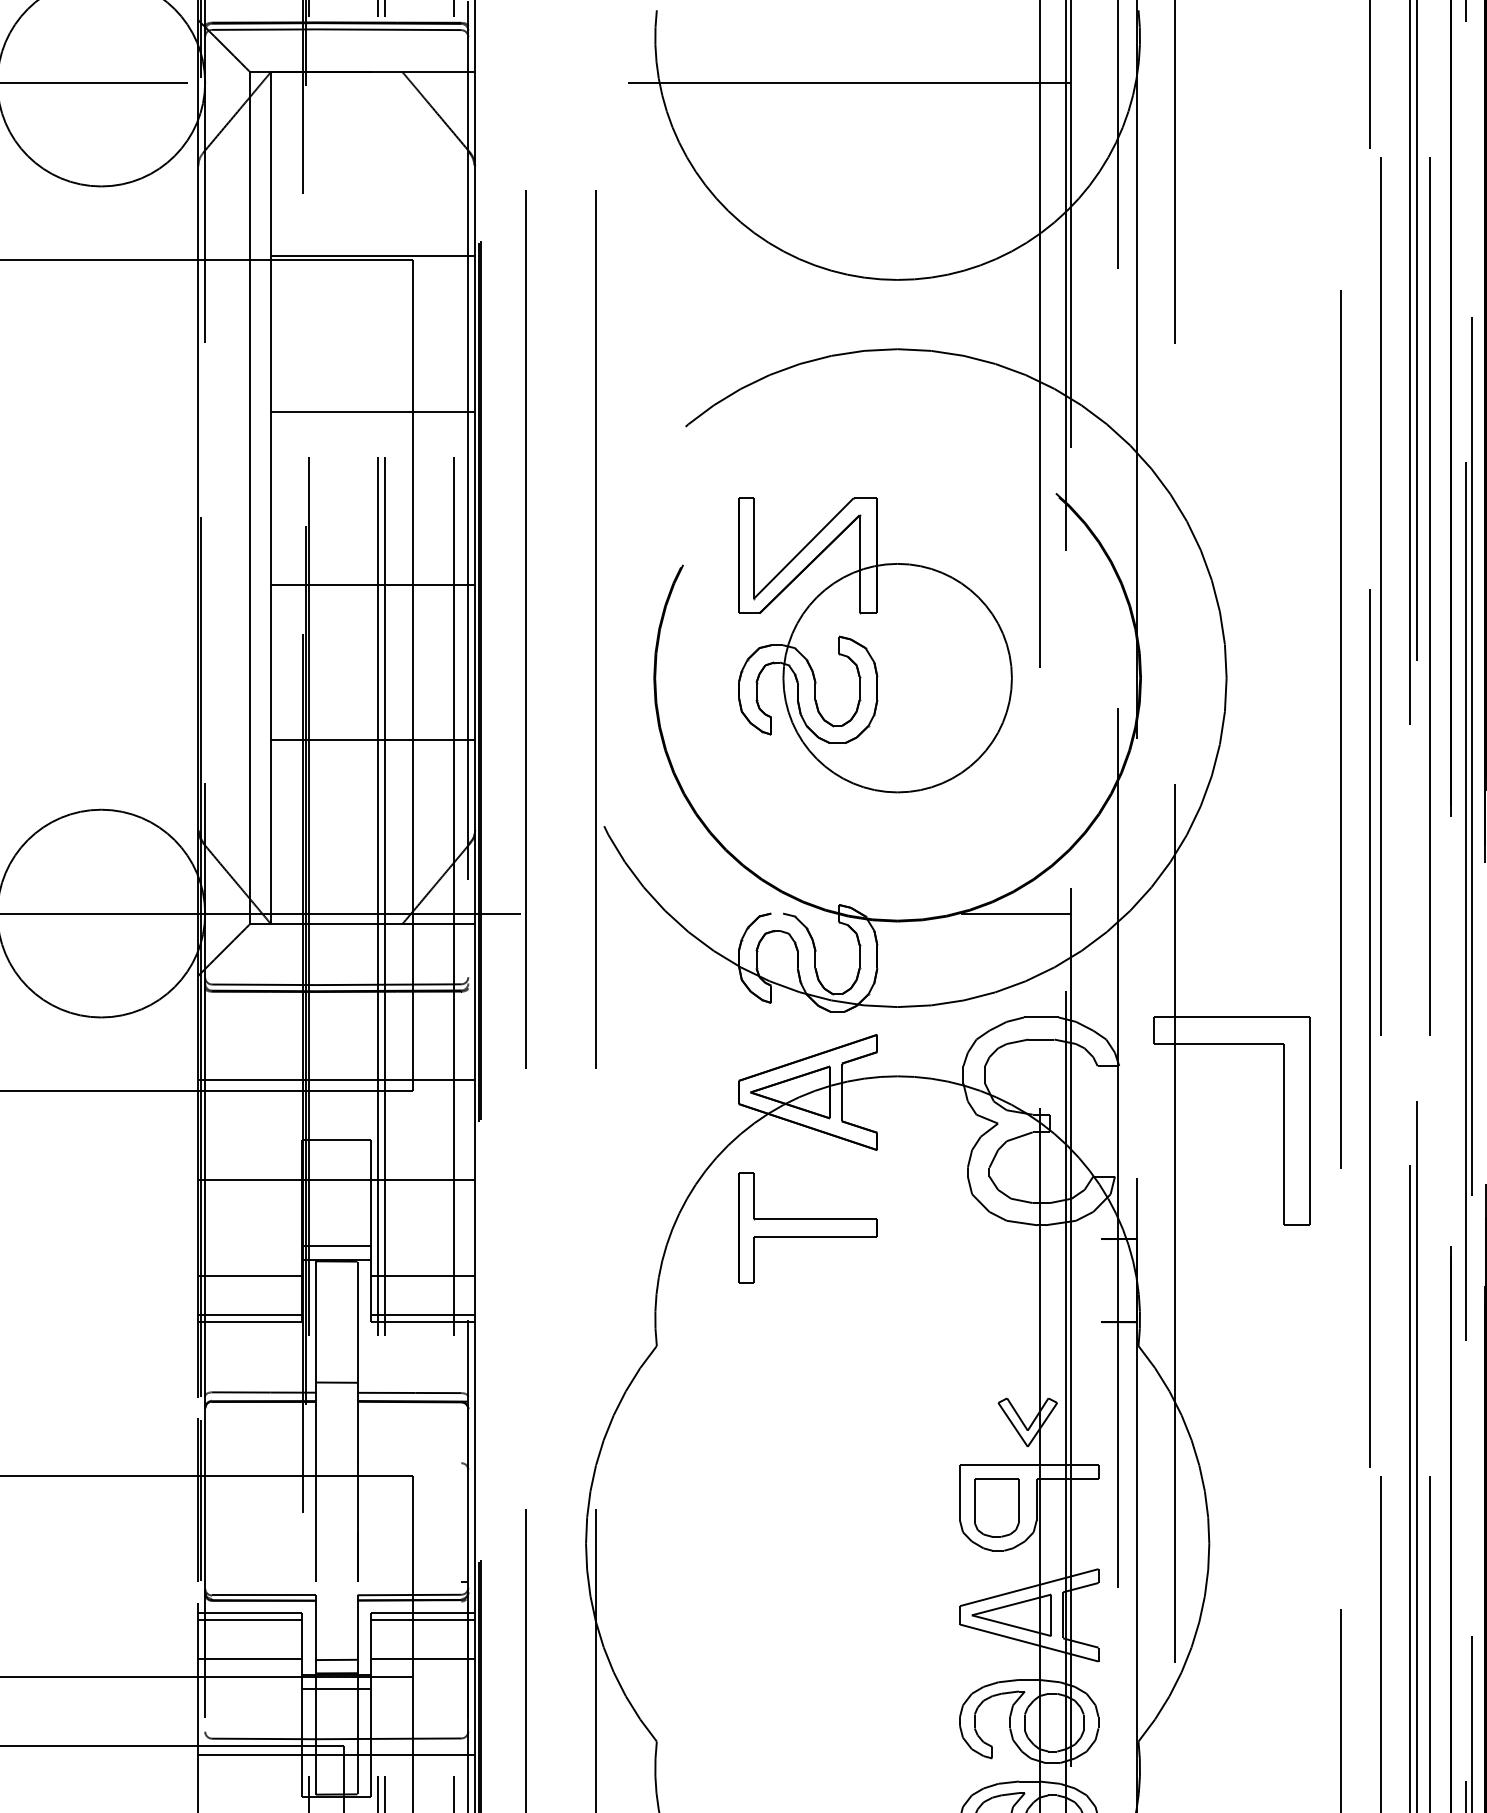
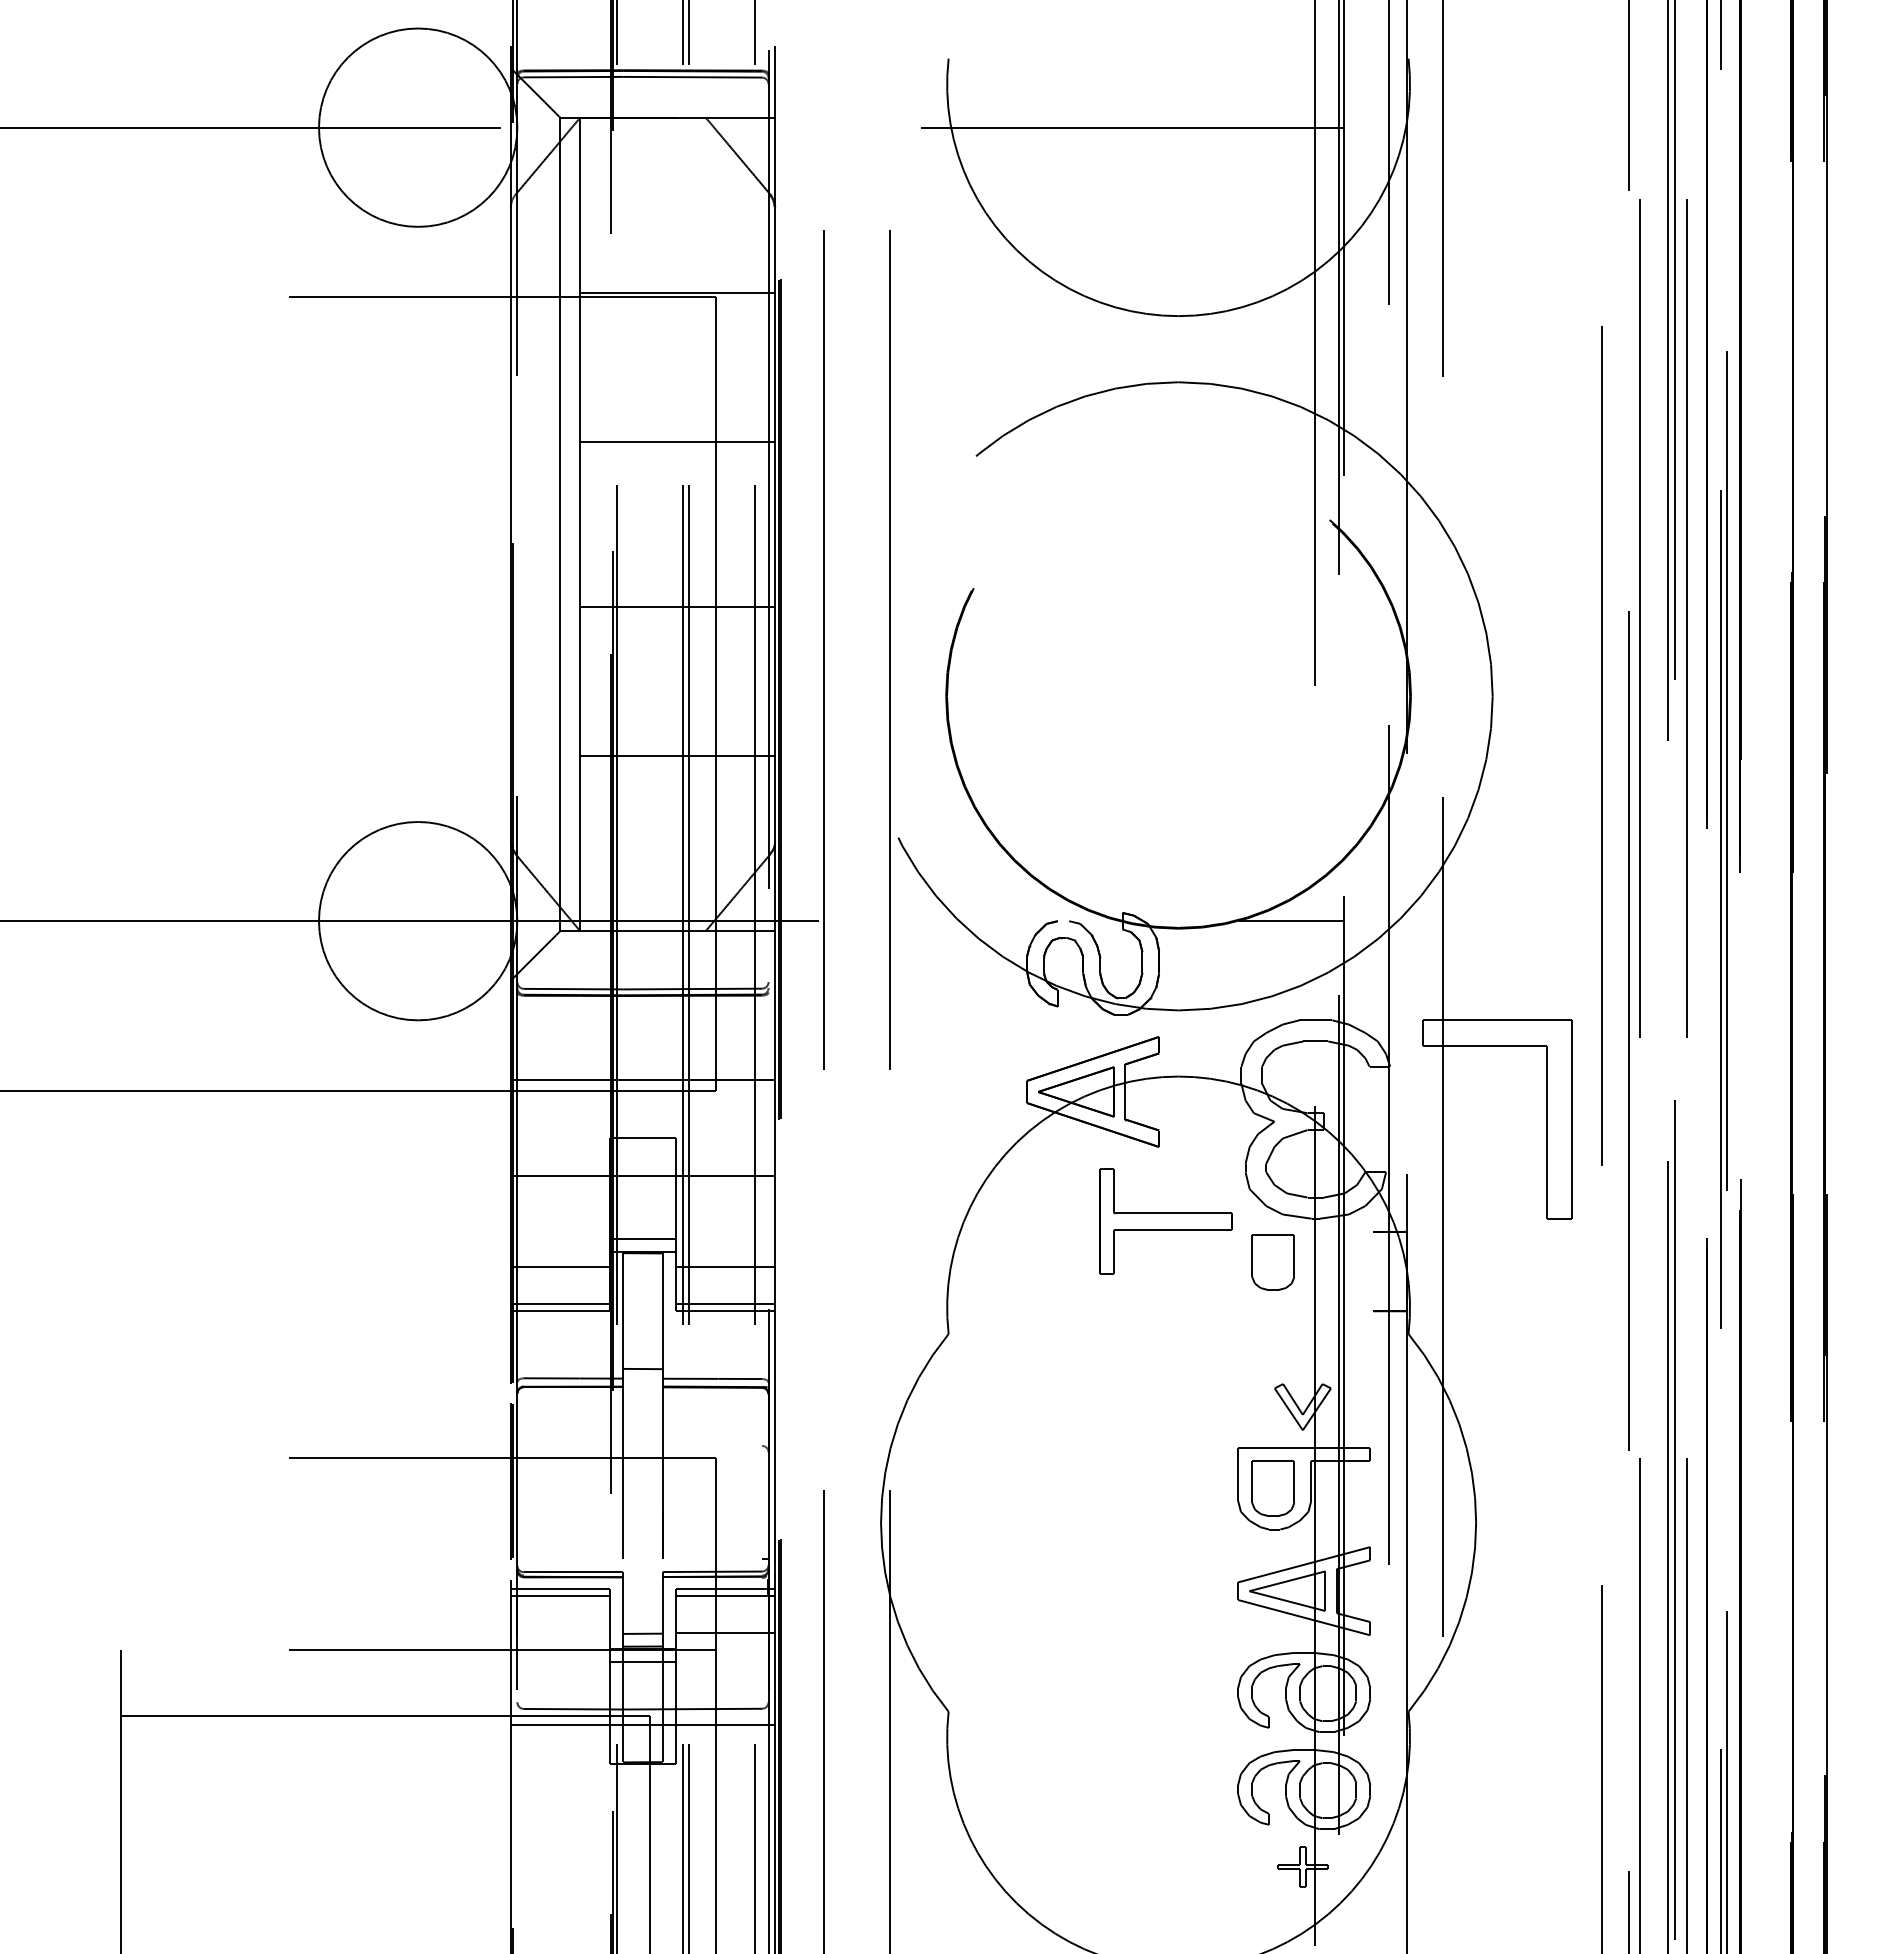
part: (875, 644) -> (1157, 664), removed
part: (807, 1228) -> (1165, 1221), moved
part: (996, 1271) -> (1272, 1262), added
line: (249, 1658) -> (559, 1632), removed

